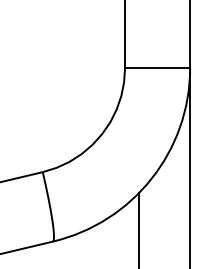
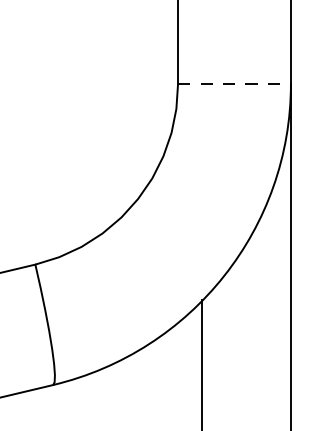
line: (157, 68) -> (234, 84), solid -> dashed

